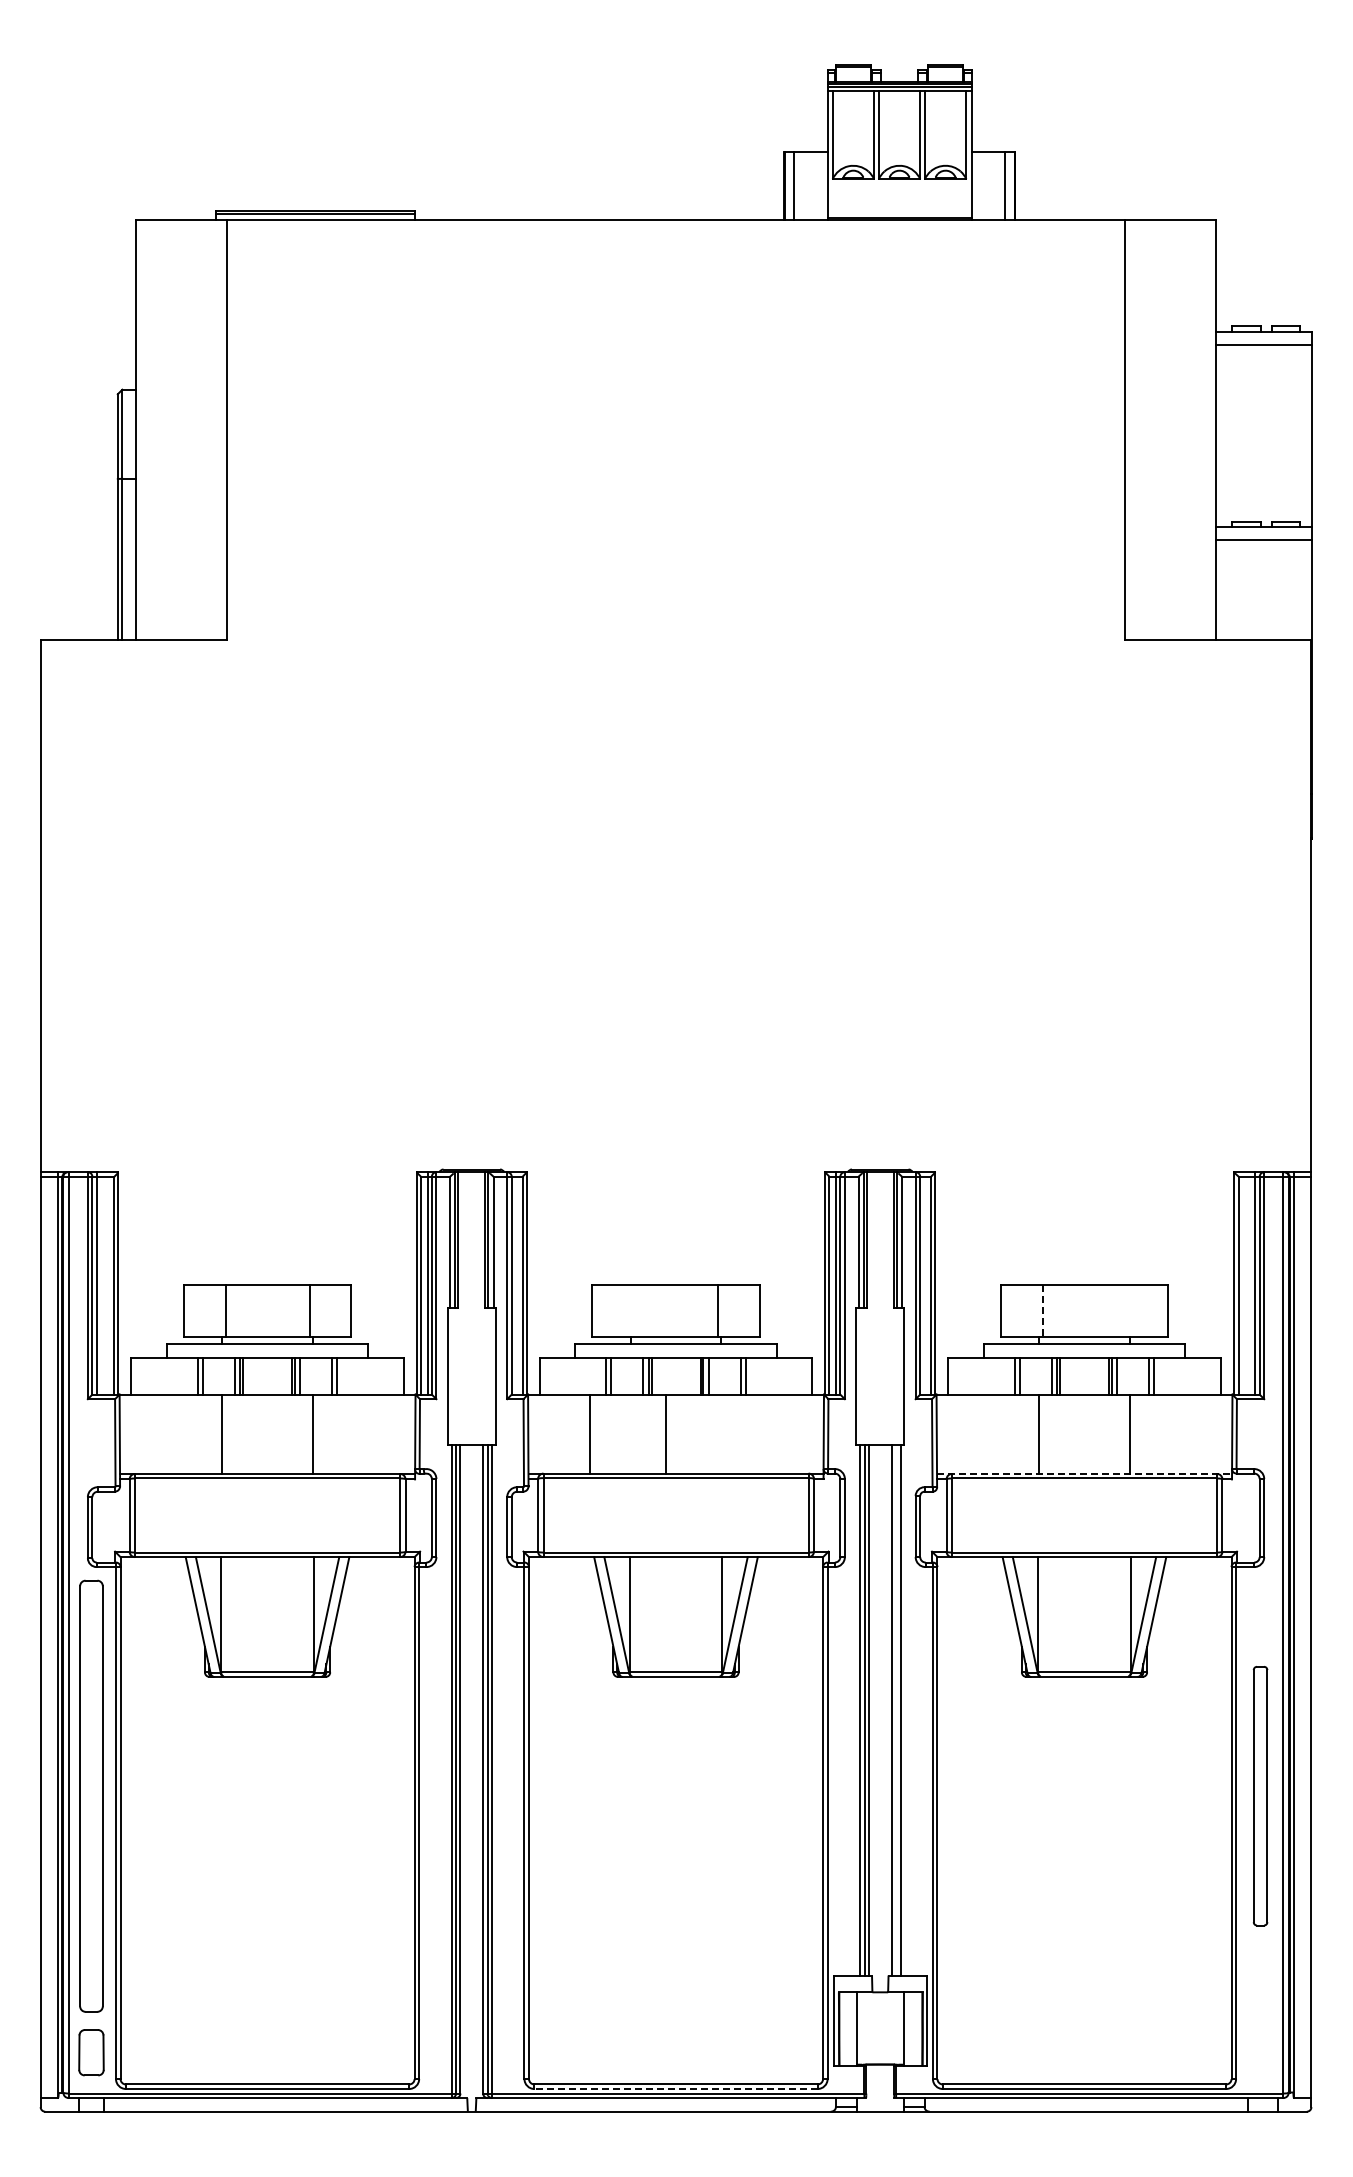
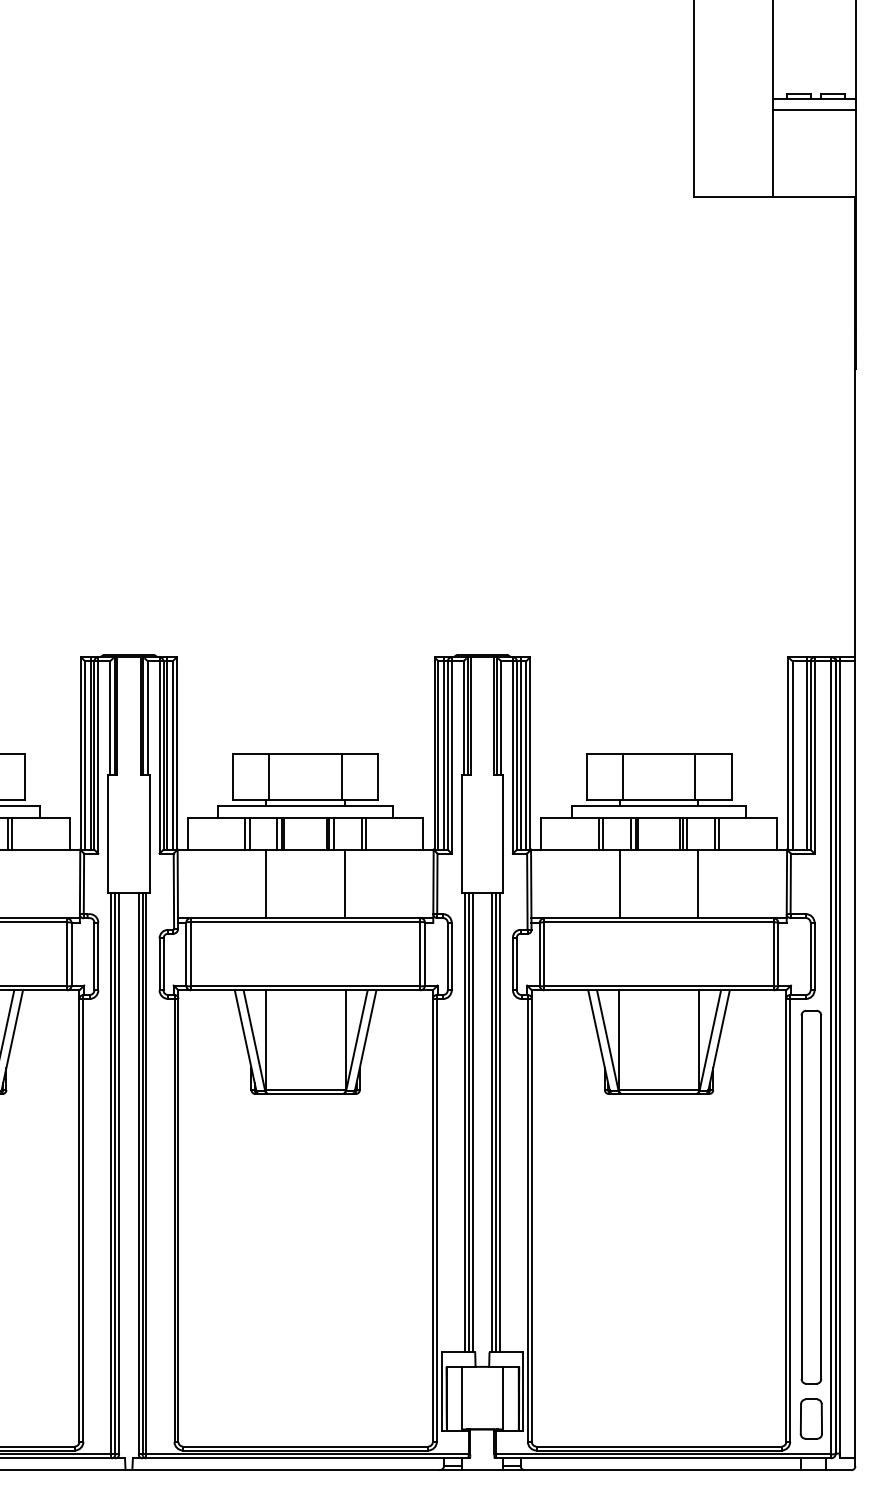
line: (516, 1283) -> (167, 753), added
line: (924, 1283) -> (520, 753), added
line: (634, 1310) -> (269, 776), added
line: (1126, 1310) -> (695, 776), added
line: (1042, 1311) -> (622, 777), dashed -> solid
line: (589, 1433) -> (266, 883), moved
line: (666, 1433) -> (344, 883), moved
line: (1084, 1473) -> (659, 917), dashed -> solid
line: (895, 1709) -> (495, 1122), added
part: (1260, 1795) -> (811, 1196), size x1.67
part: (1260, 2052) -> (811, 1418), added
line: (676, 2089) -> (306, 1450), dashed -> solid

